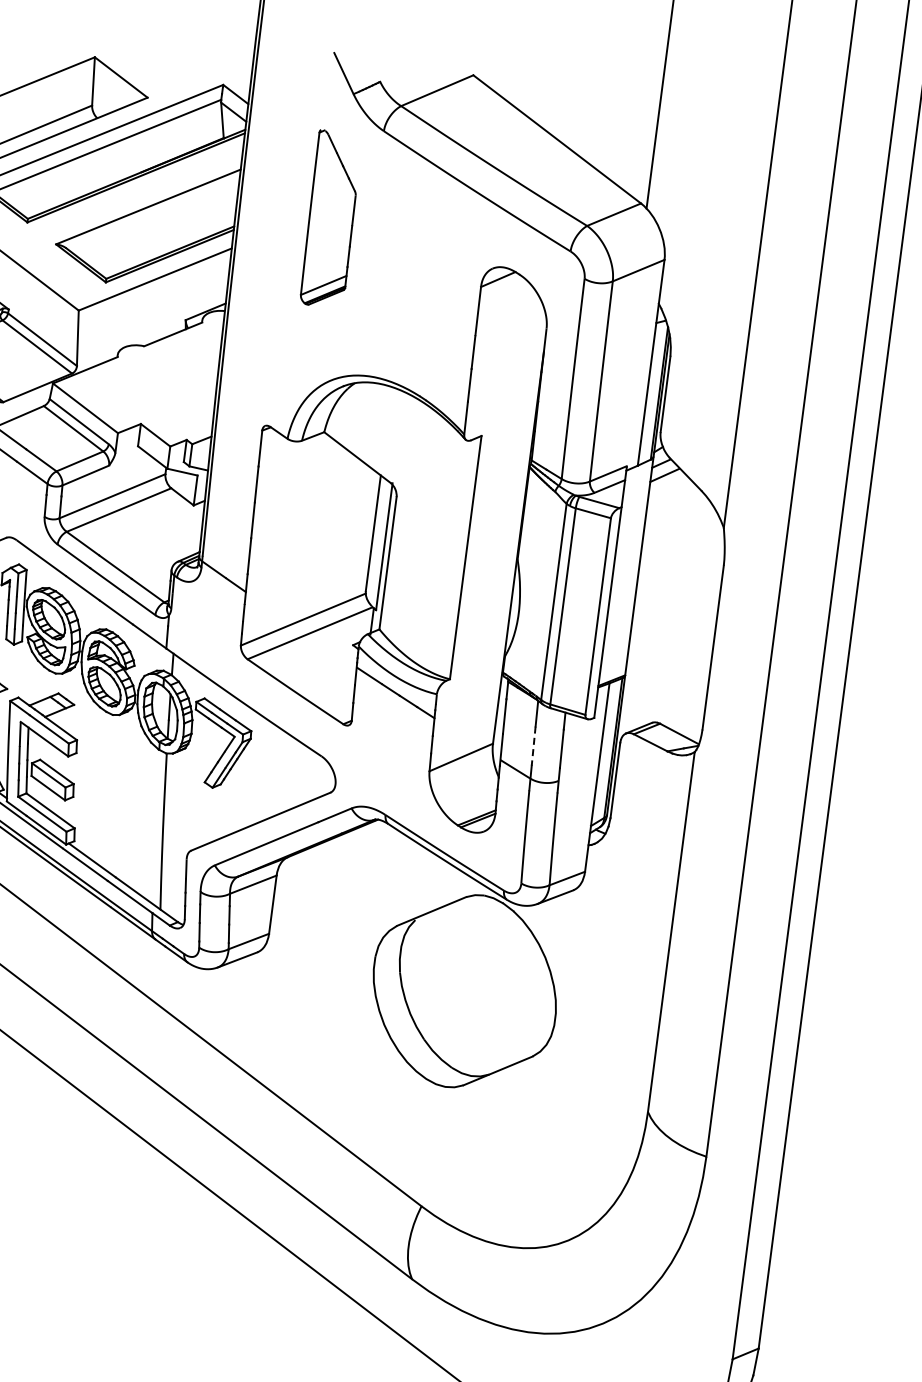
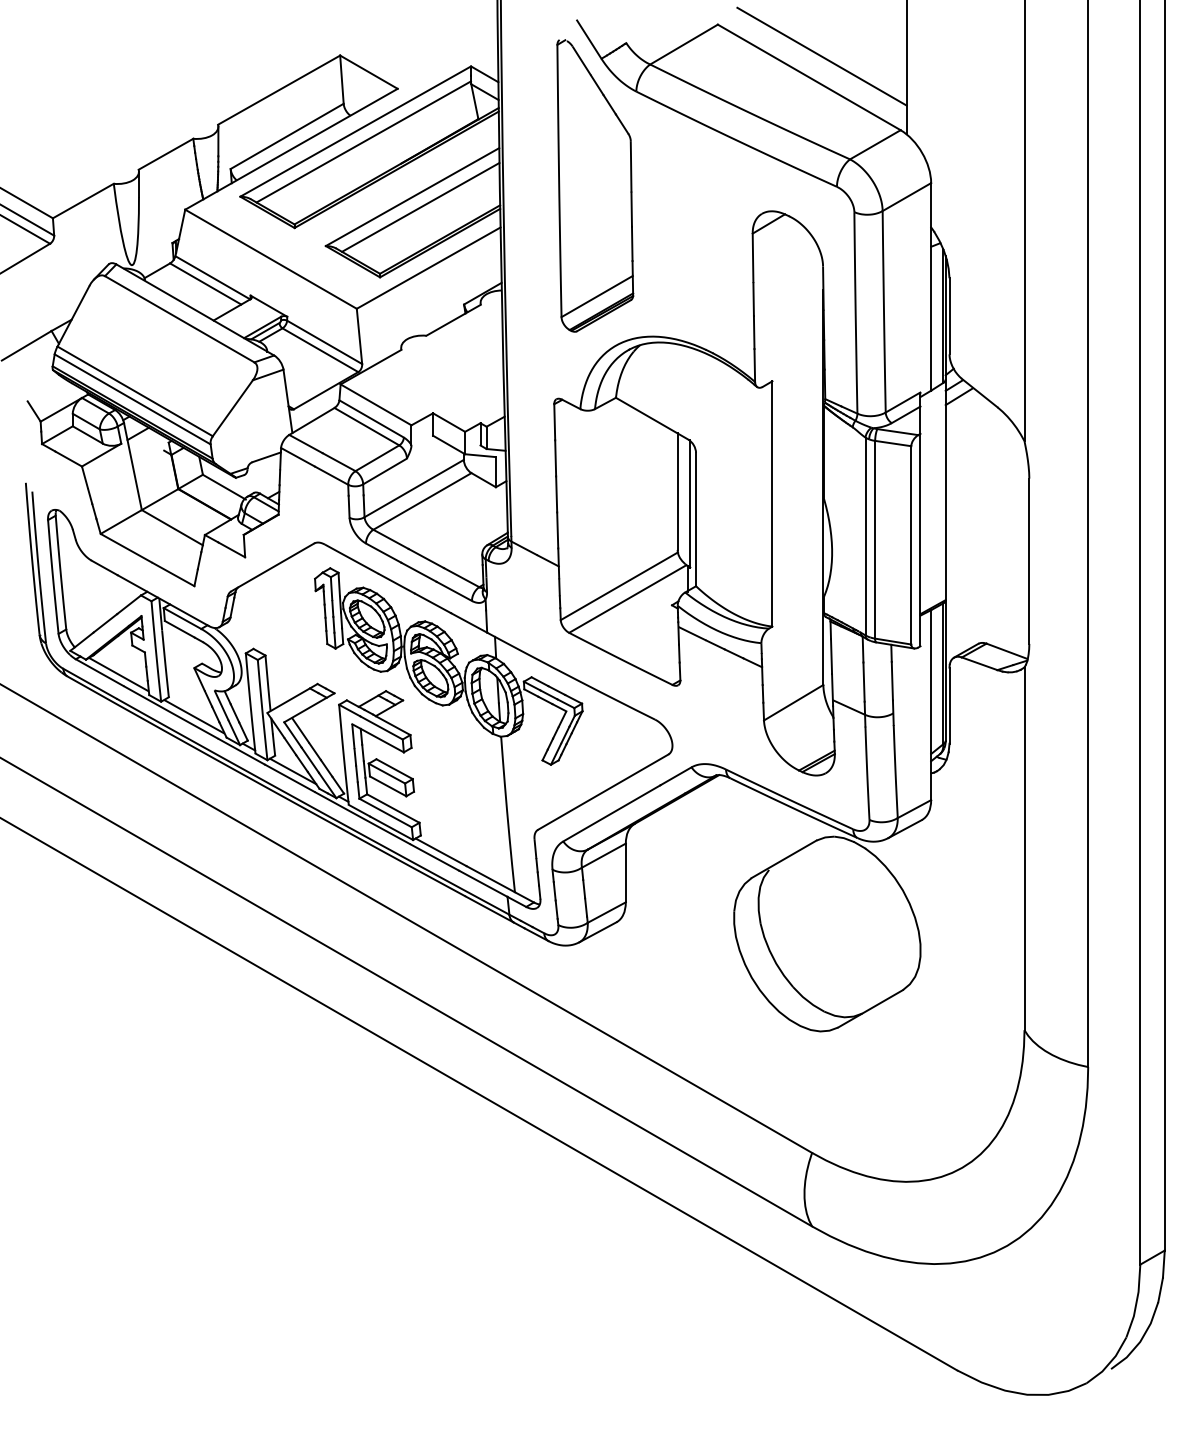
line: (572, 120) -> (821, 56), added
line: (155, 217) -> (420, 206), added
part: (331, 219) -> (595, 185), size x1.67
line: (534, 746) -> (864, 682), dashed -> solid

